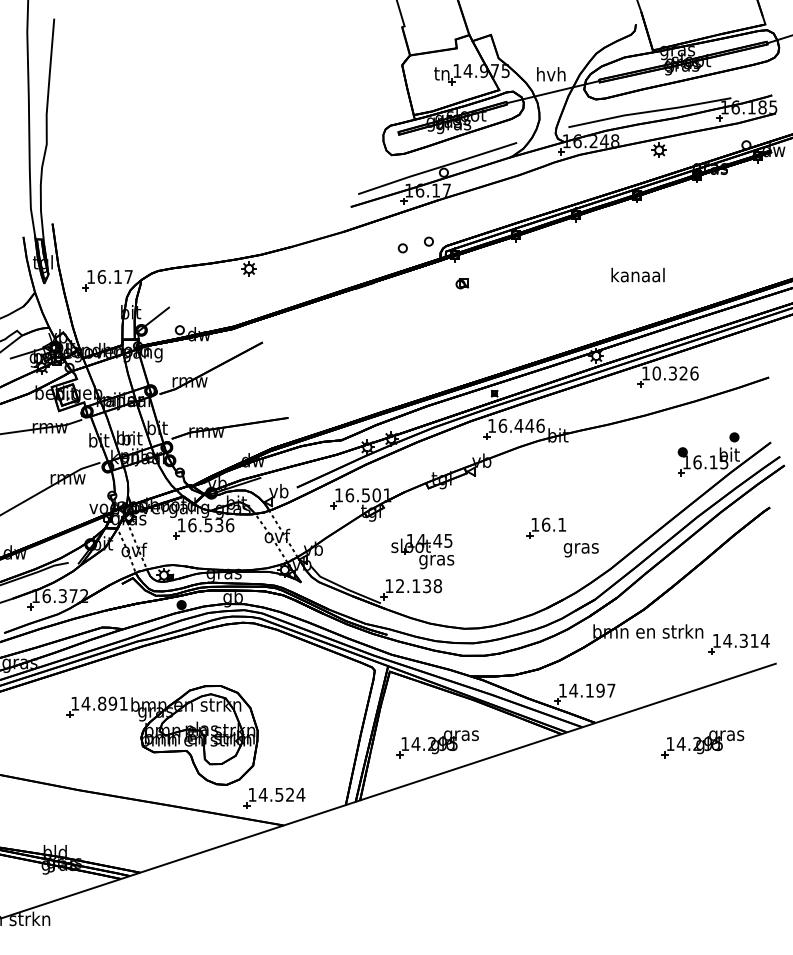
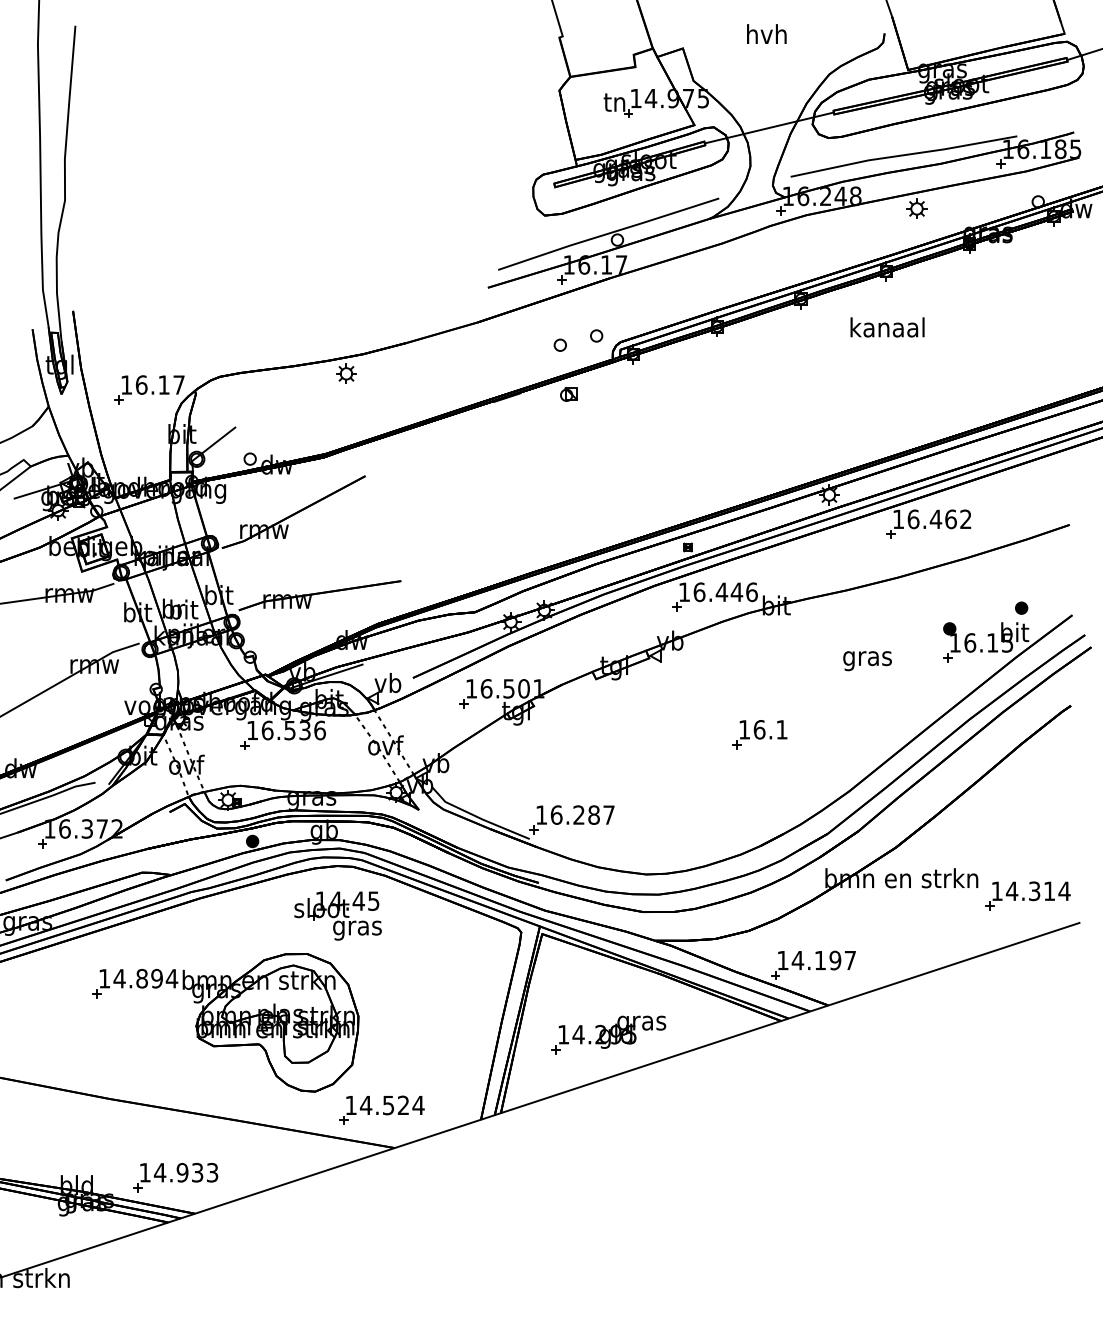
text: (551, 73) -> (766, 33), moved
text: (638, 275) -> (887, 327), moved
part: (461, 283) -> (568, 394), moved
text: (675, 373) -> (939, 519), 10.326 -> 16.462
text: (581, 550) -> (867, 661), moved
part: (422, 551) -> (337, 915), moved
text: (418, 585) -> (582, 814), 12.138 -> 16.287
text: (123, 703) -> (171, 978), 14.891 -> 14.894
part: (702, 743) -> (977, 1034), removed
part: (126, 846) -> (175, 1177), added

